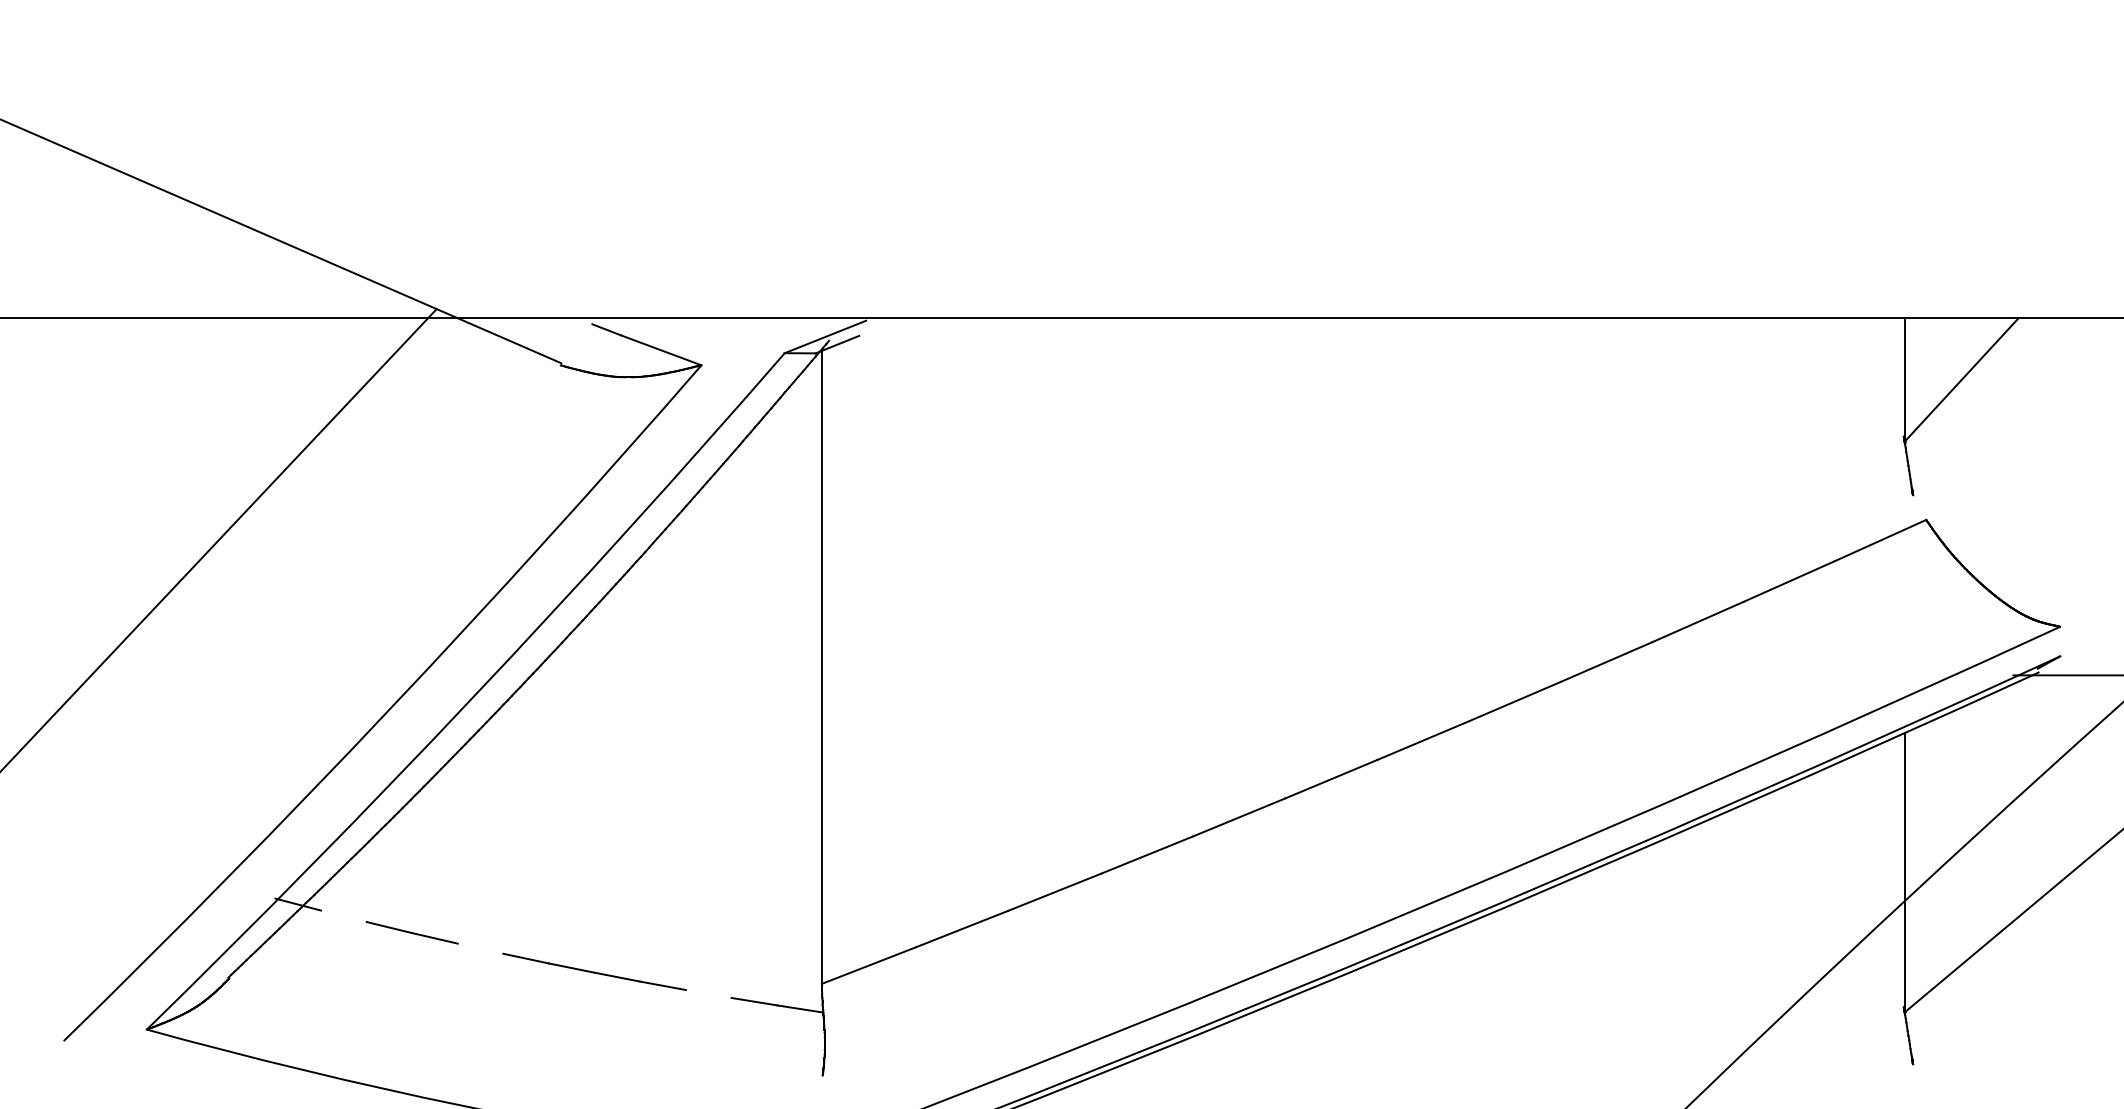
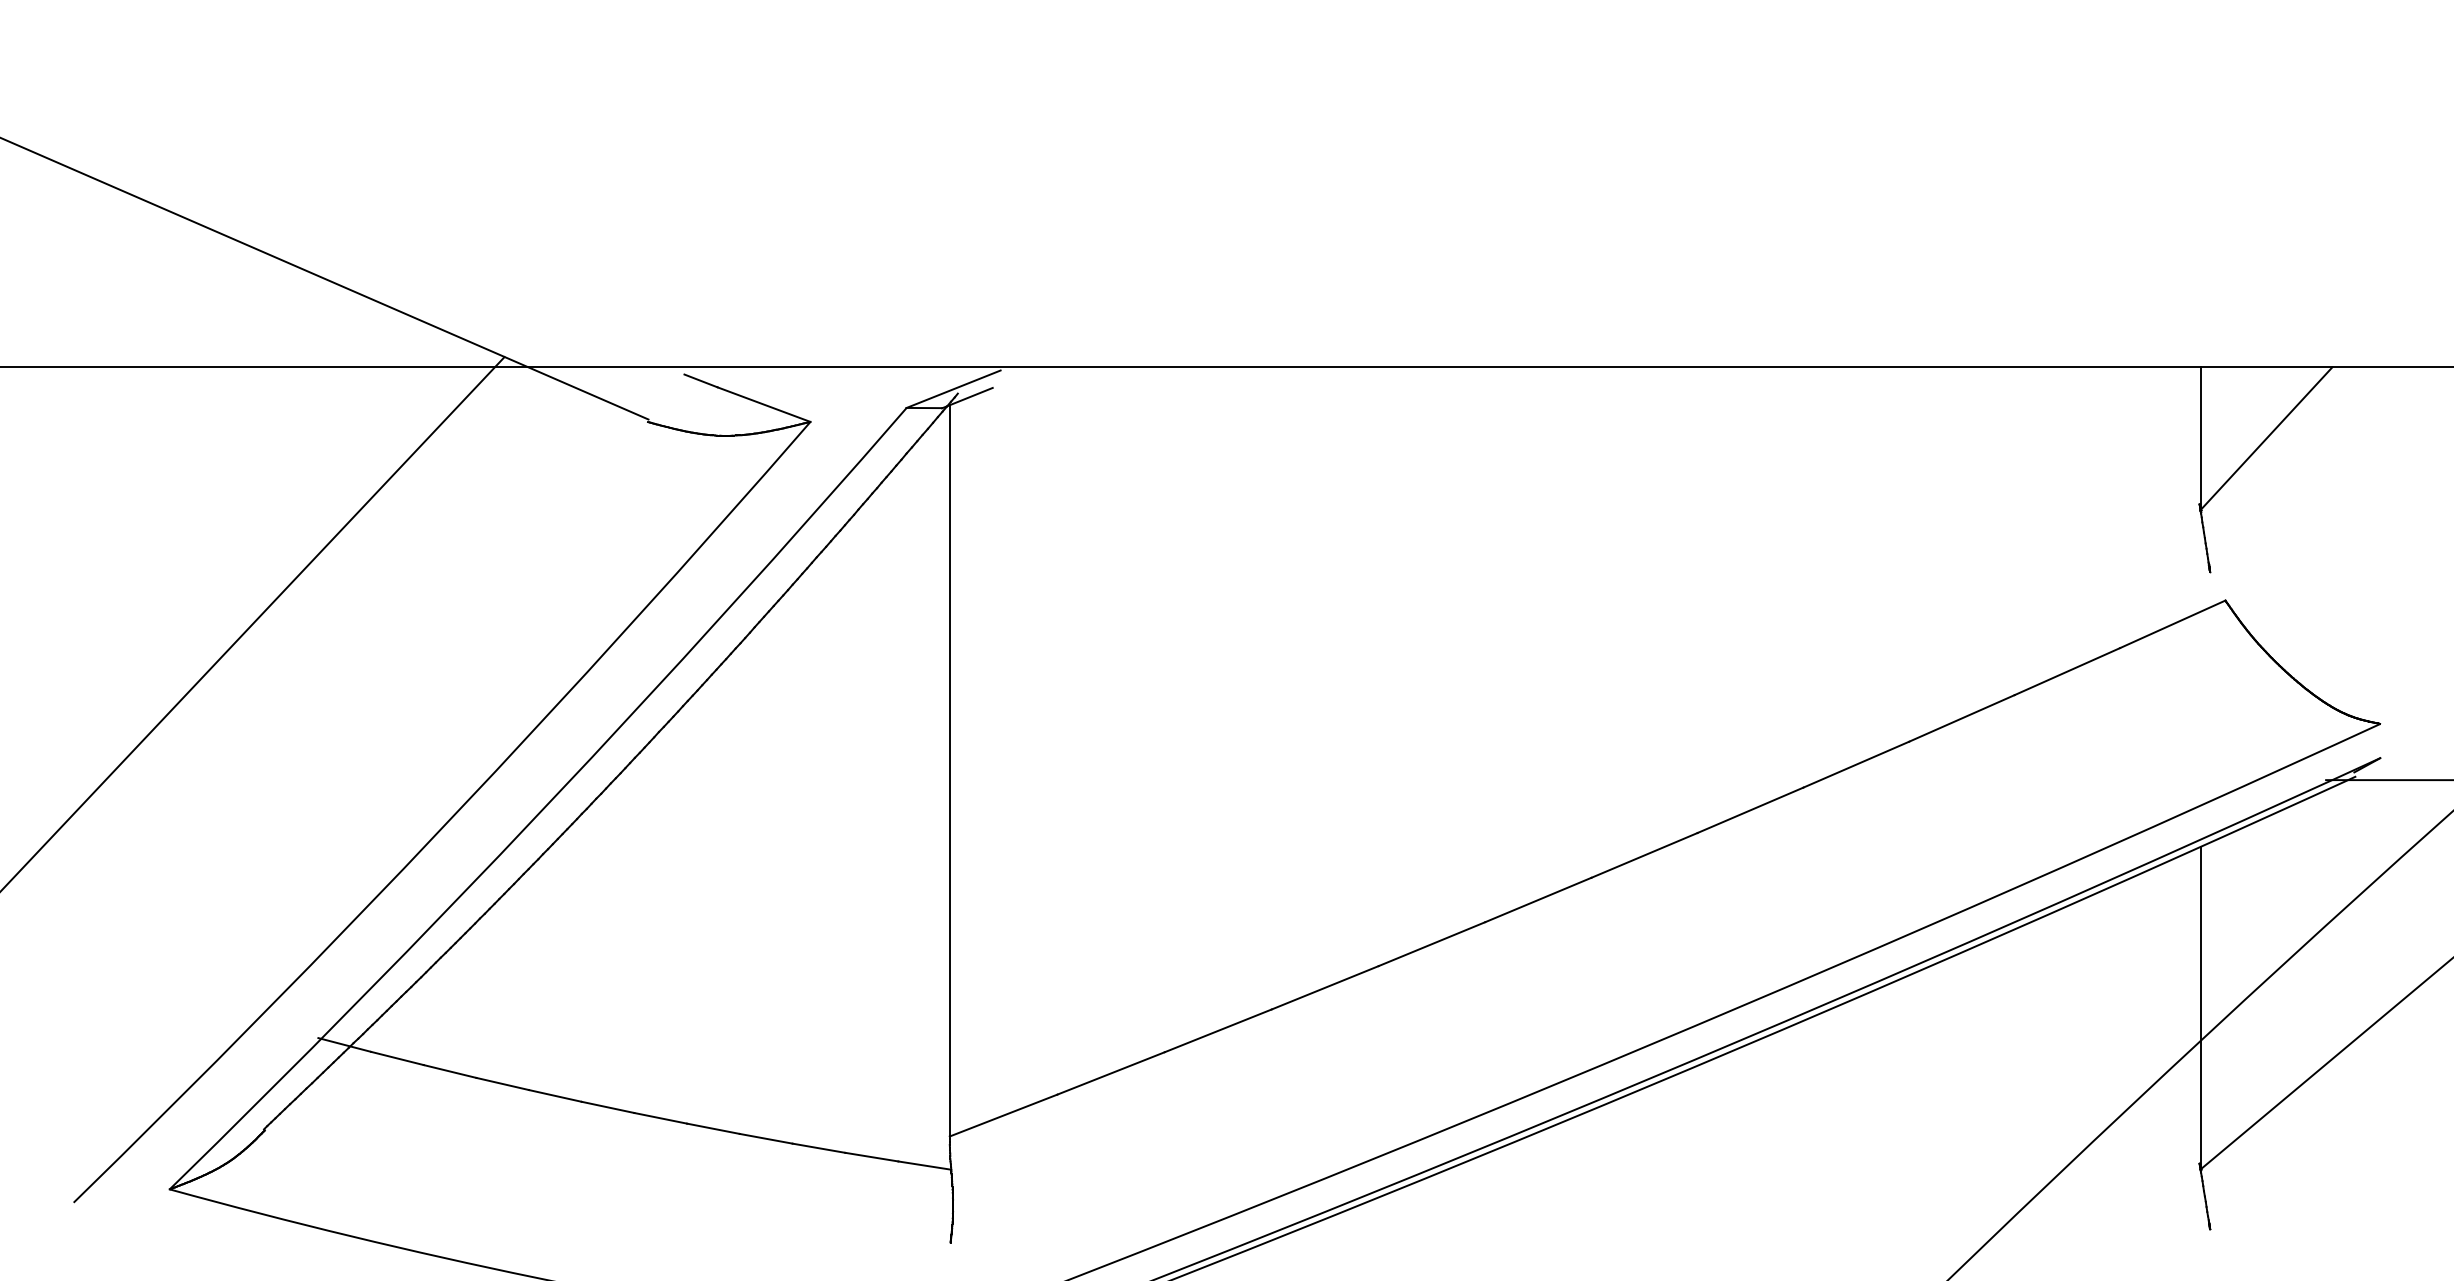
line: (343, 916) -> (397, 1058), added
line: (479, 948) -> (554, 1095), added
line: (708, 993) -> (818, 1147), added

